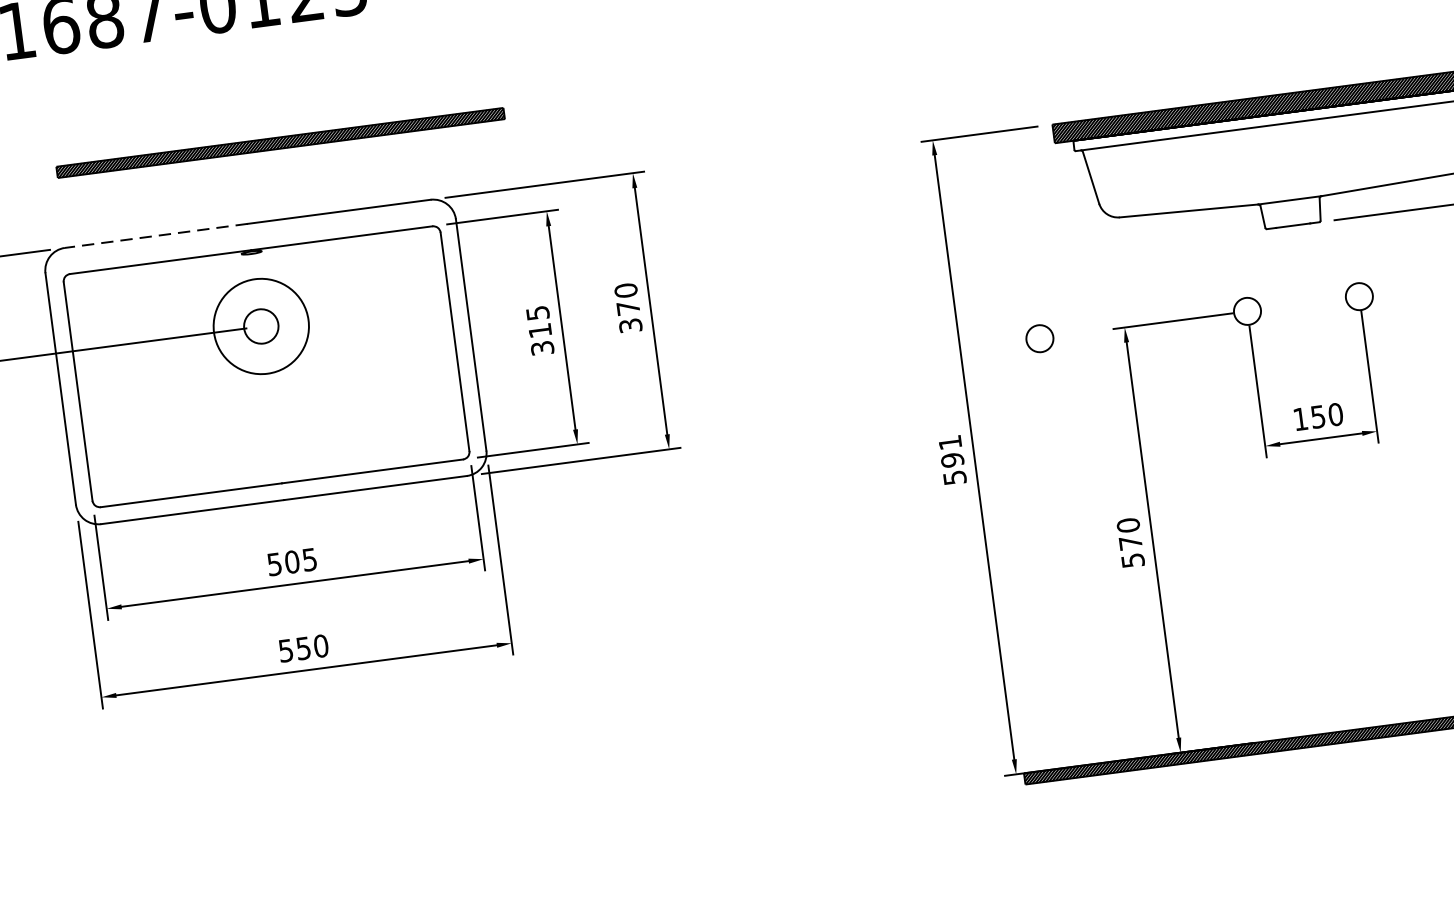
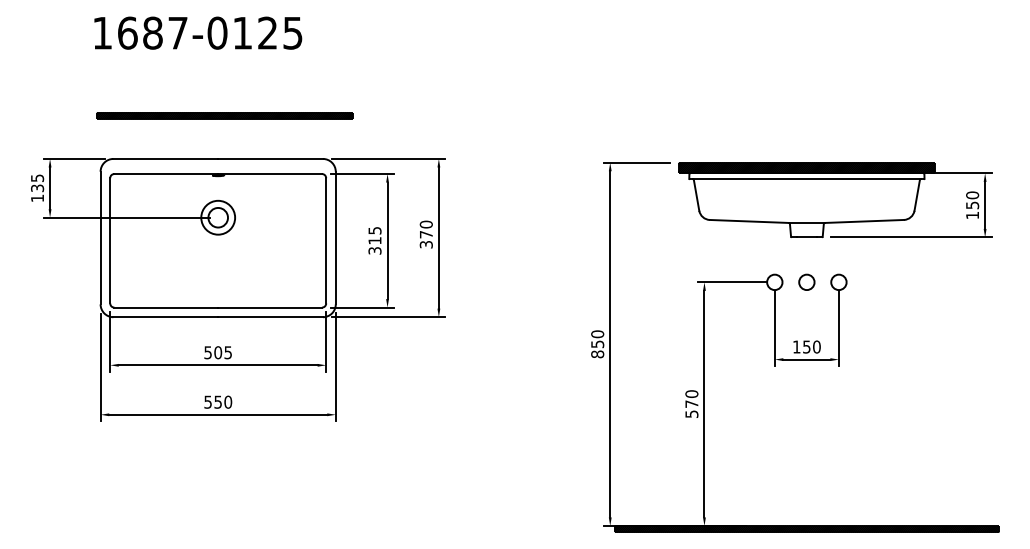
part: (280, 142) -> (224, 115), moved
line: (155, 235) -> (165, 158), dashed -> solid
circle: (261, 325) -> (218, 217), size x0.62
circle: (1039, 337) -> (806, 281), moved
text: (952, 460) -> (597, 344), 591 -> 850

